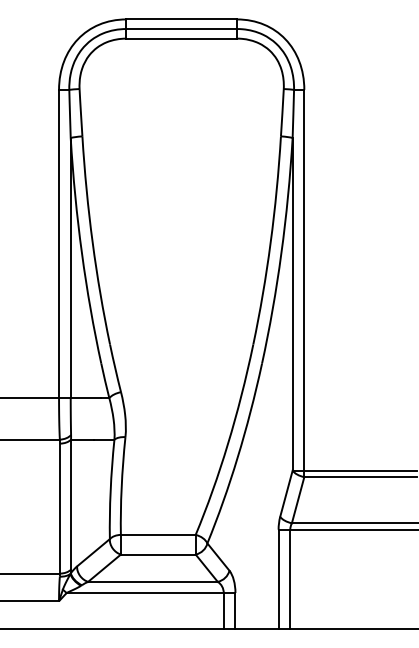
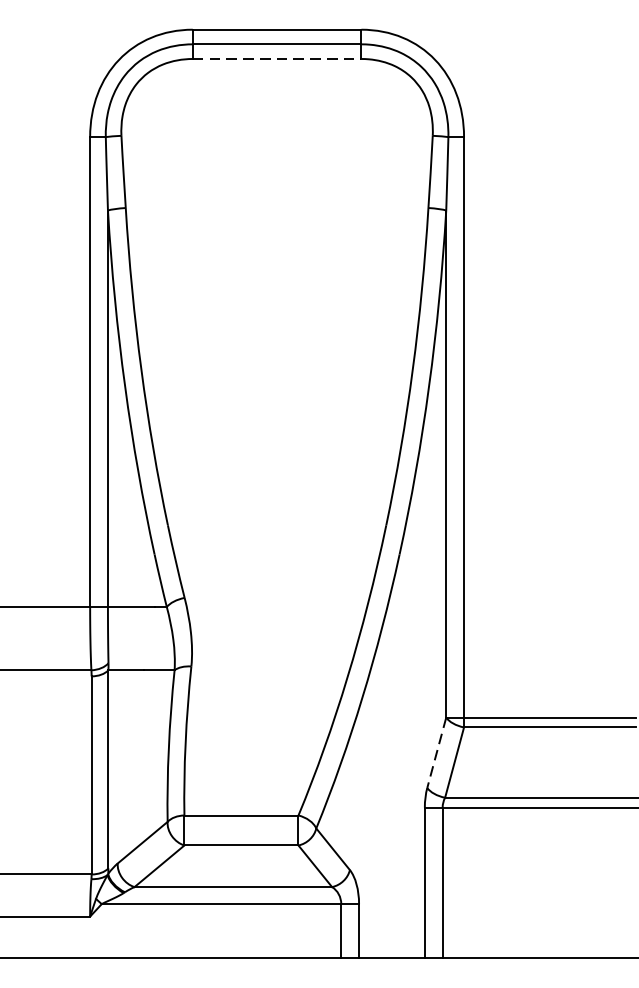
line: (182, 38) -> (278, 58), solid -> dashed
line: (286, 493) -> (436, 752), solid -> dashed

